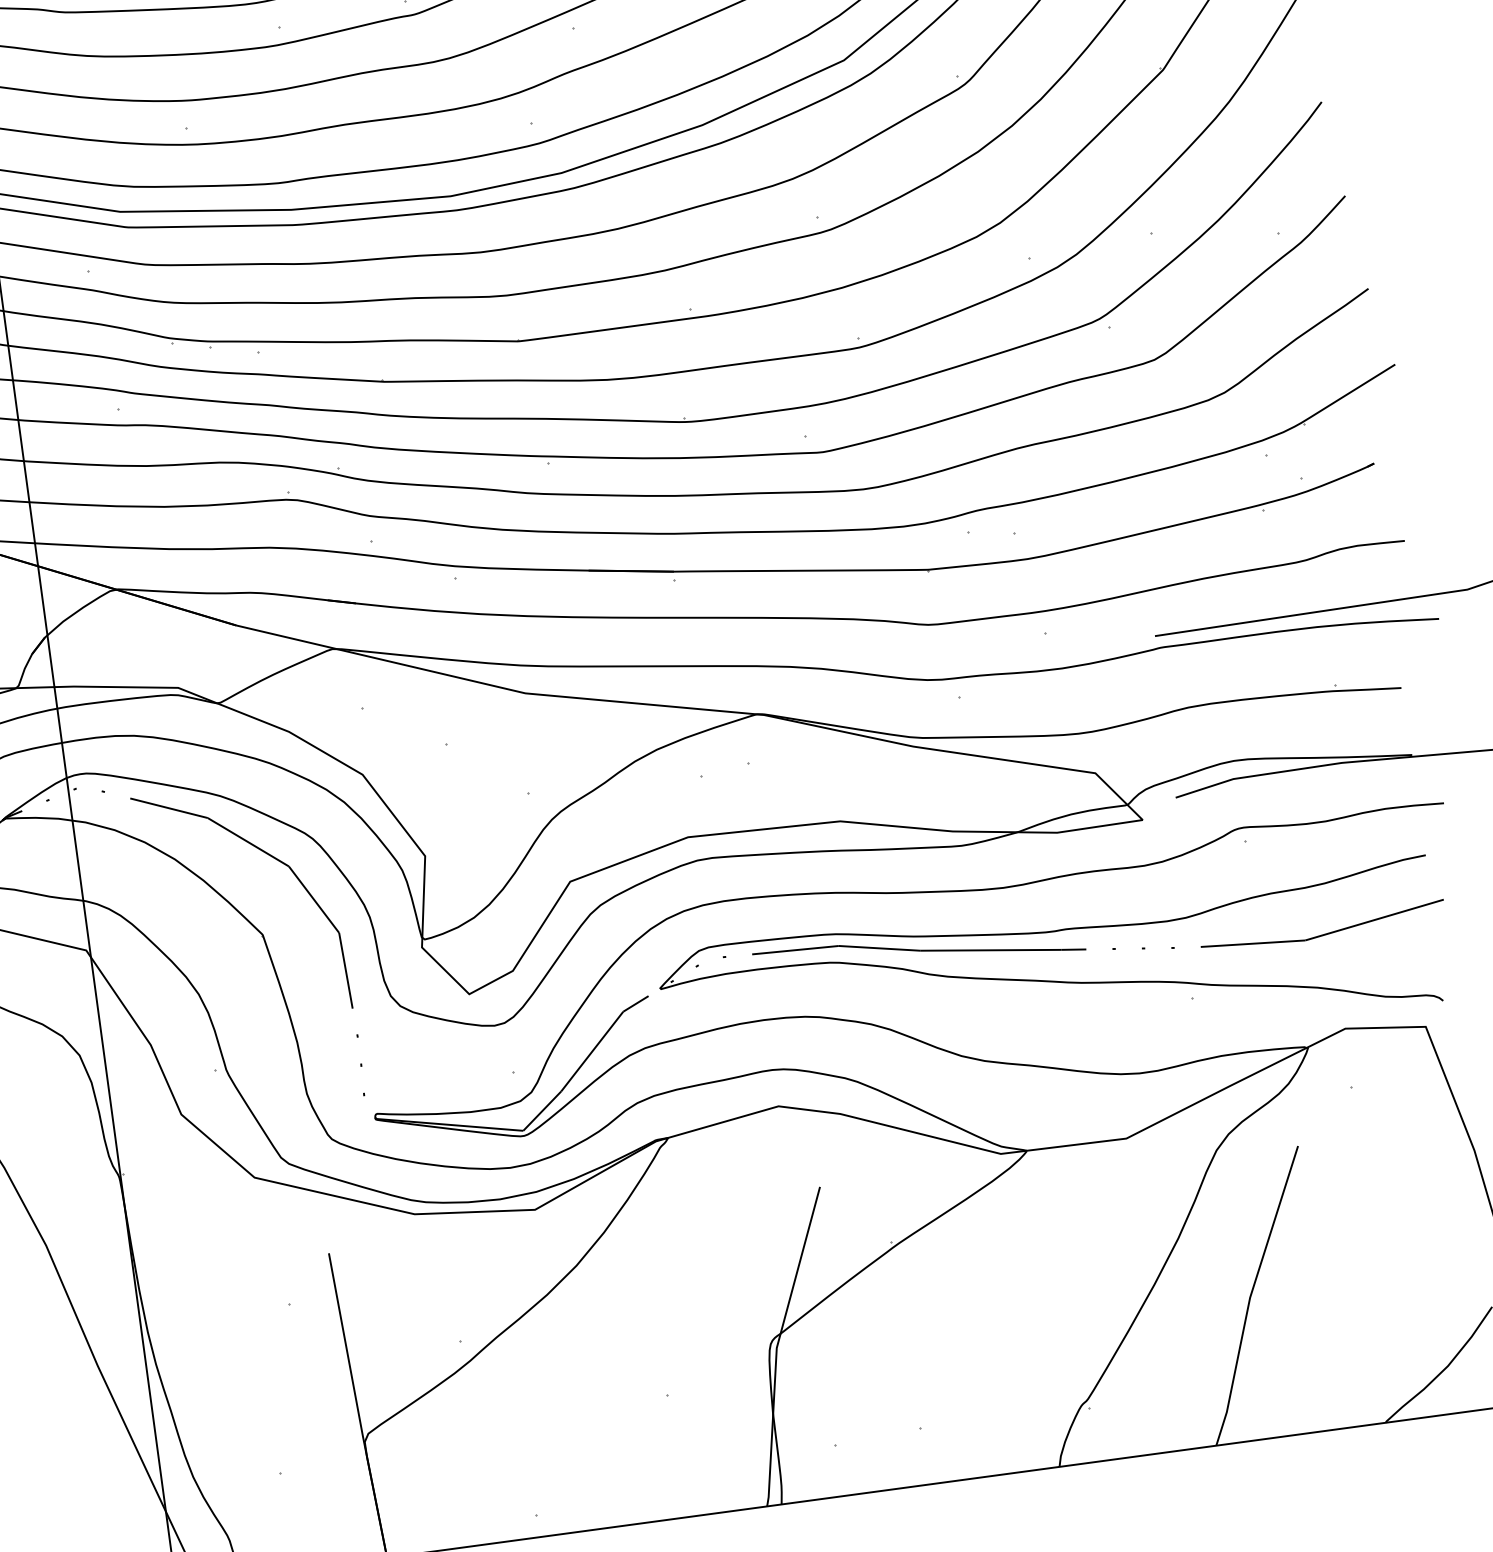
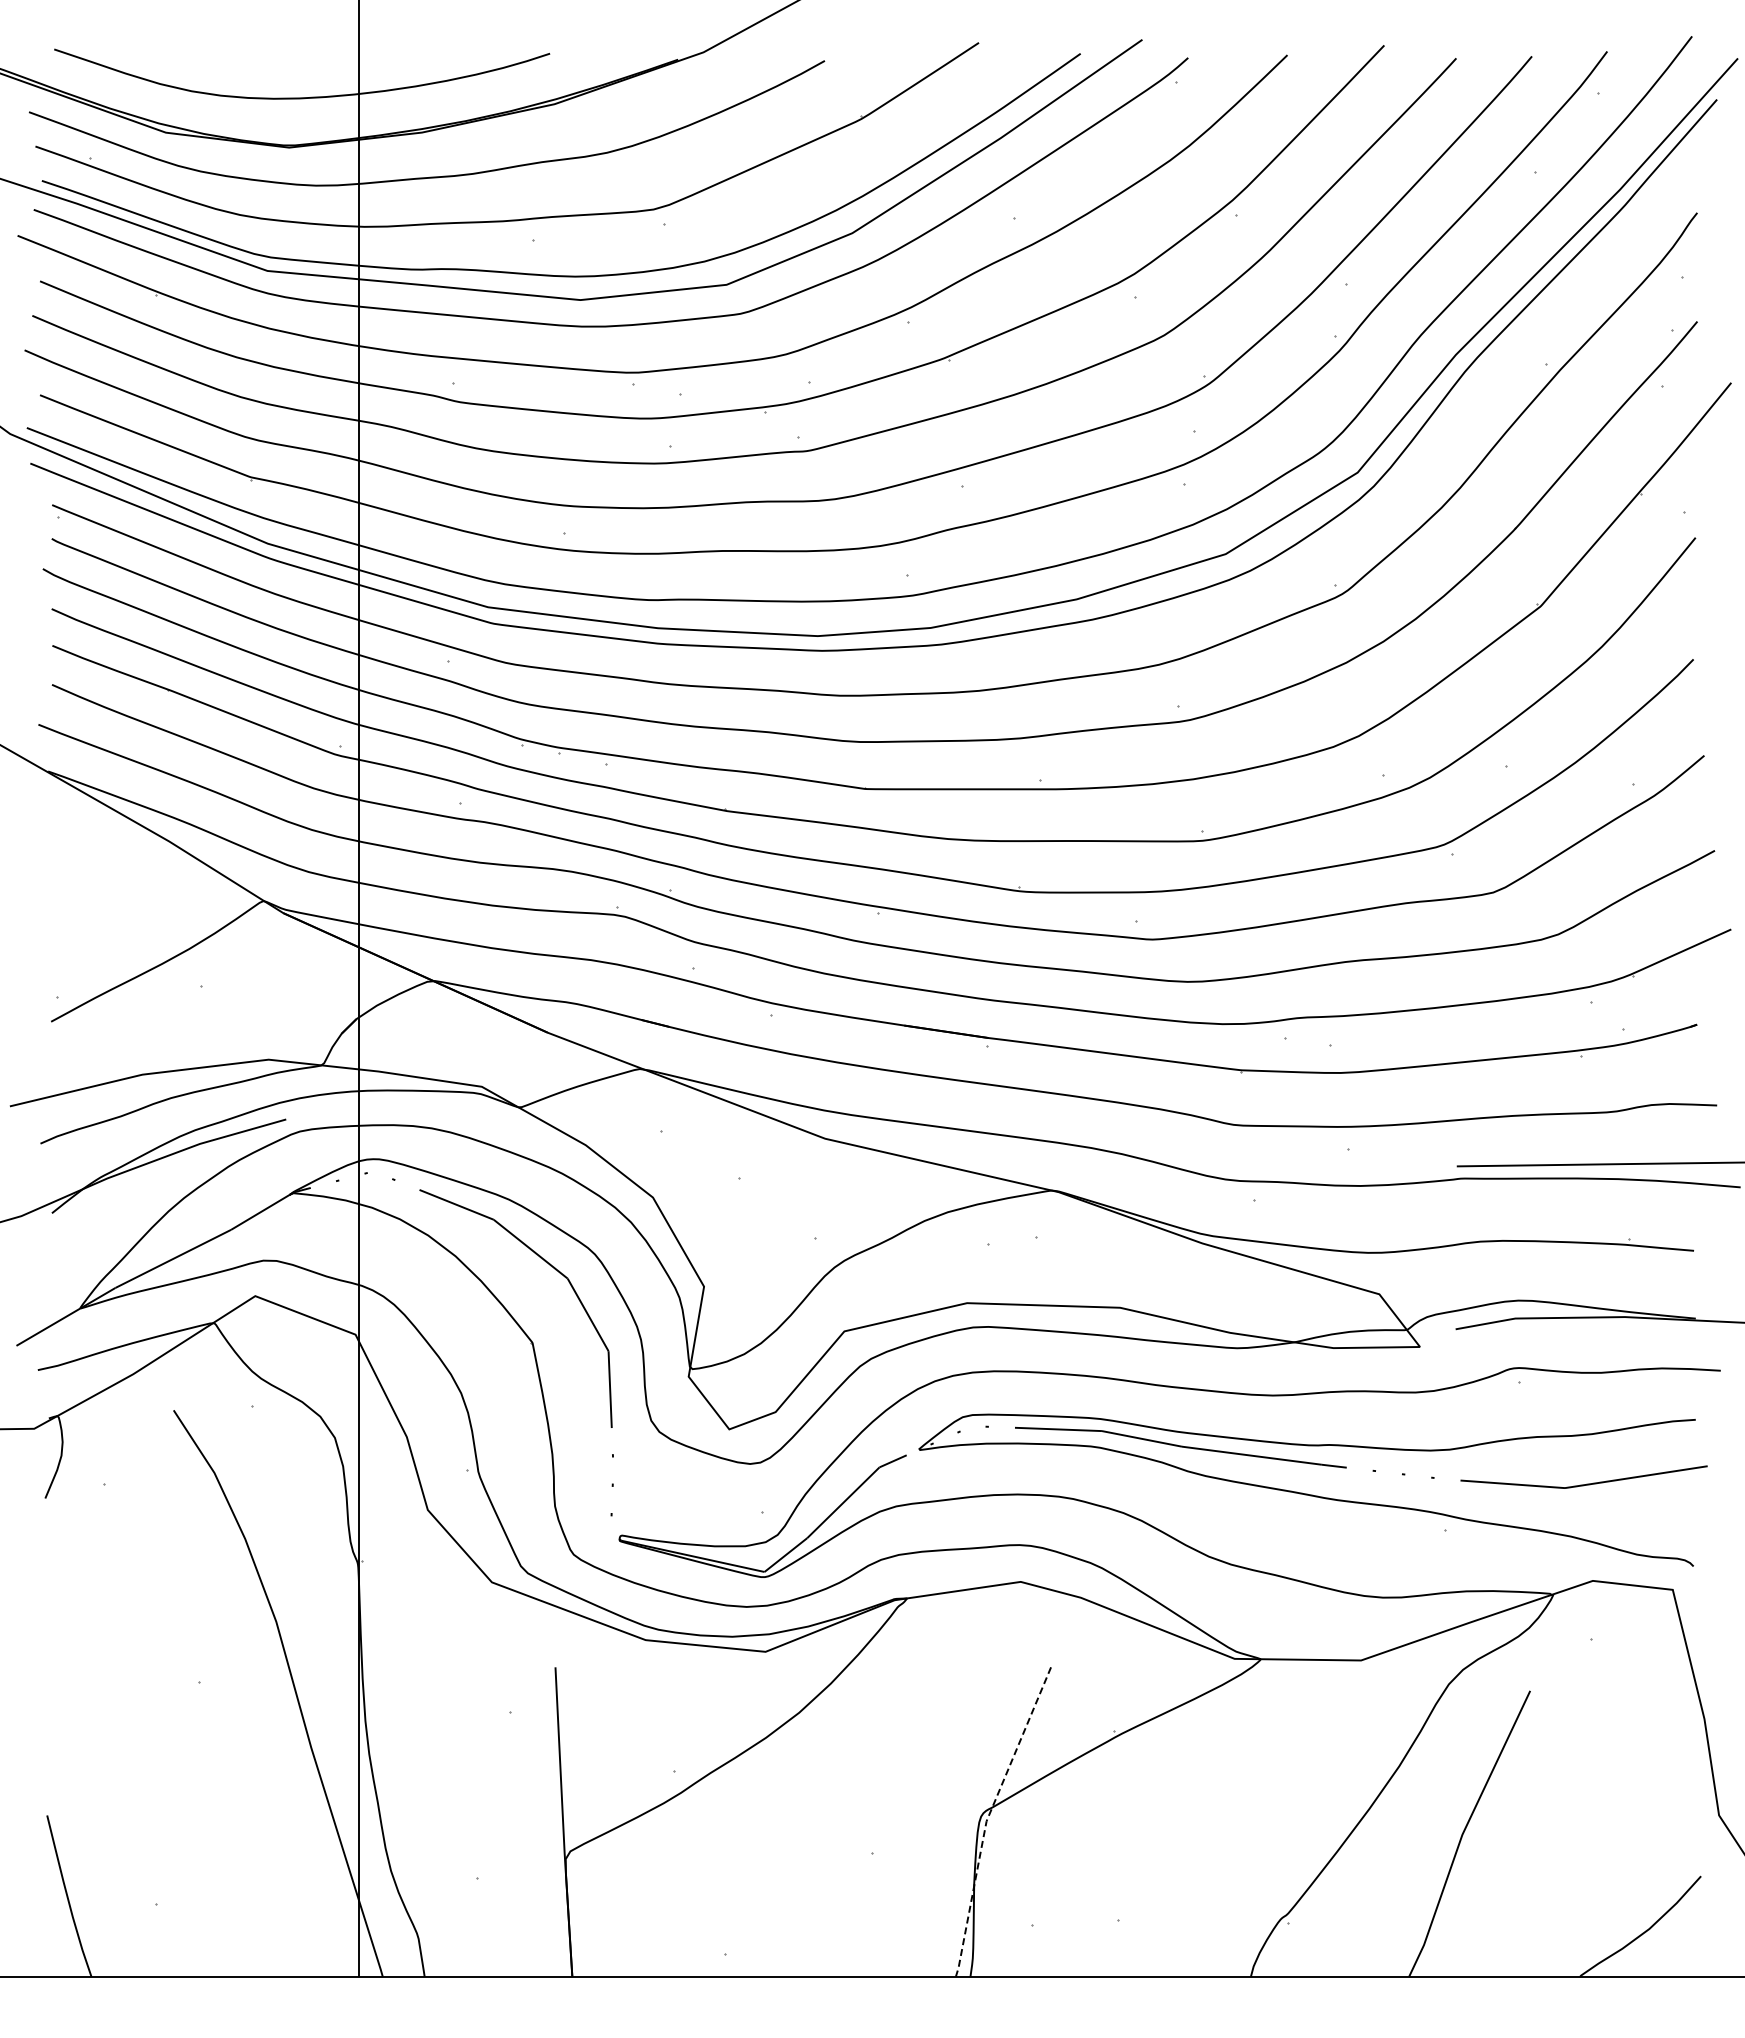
line: (777, 1346) -> (987, 1819), solid -> dashed

